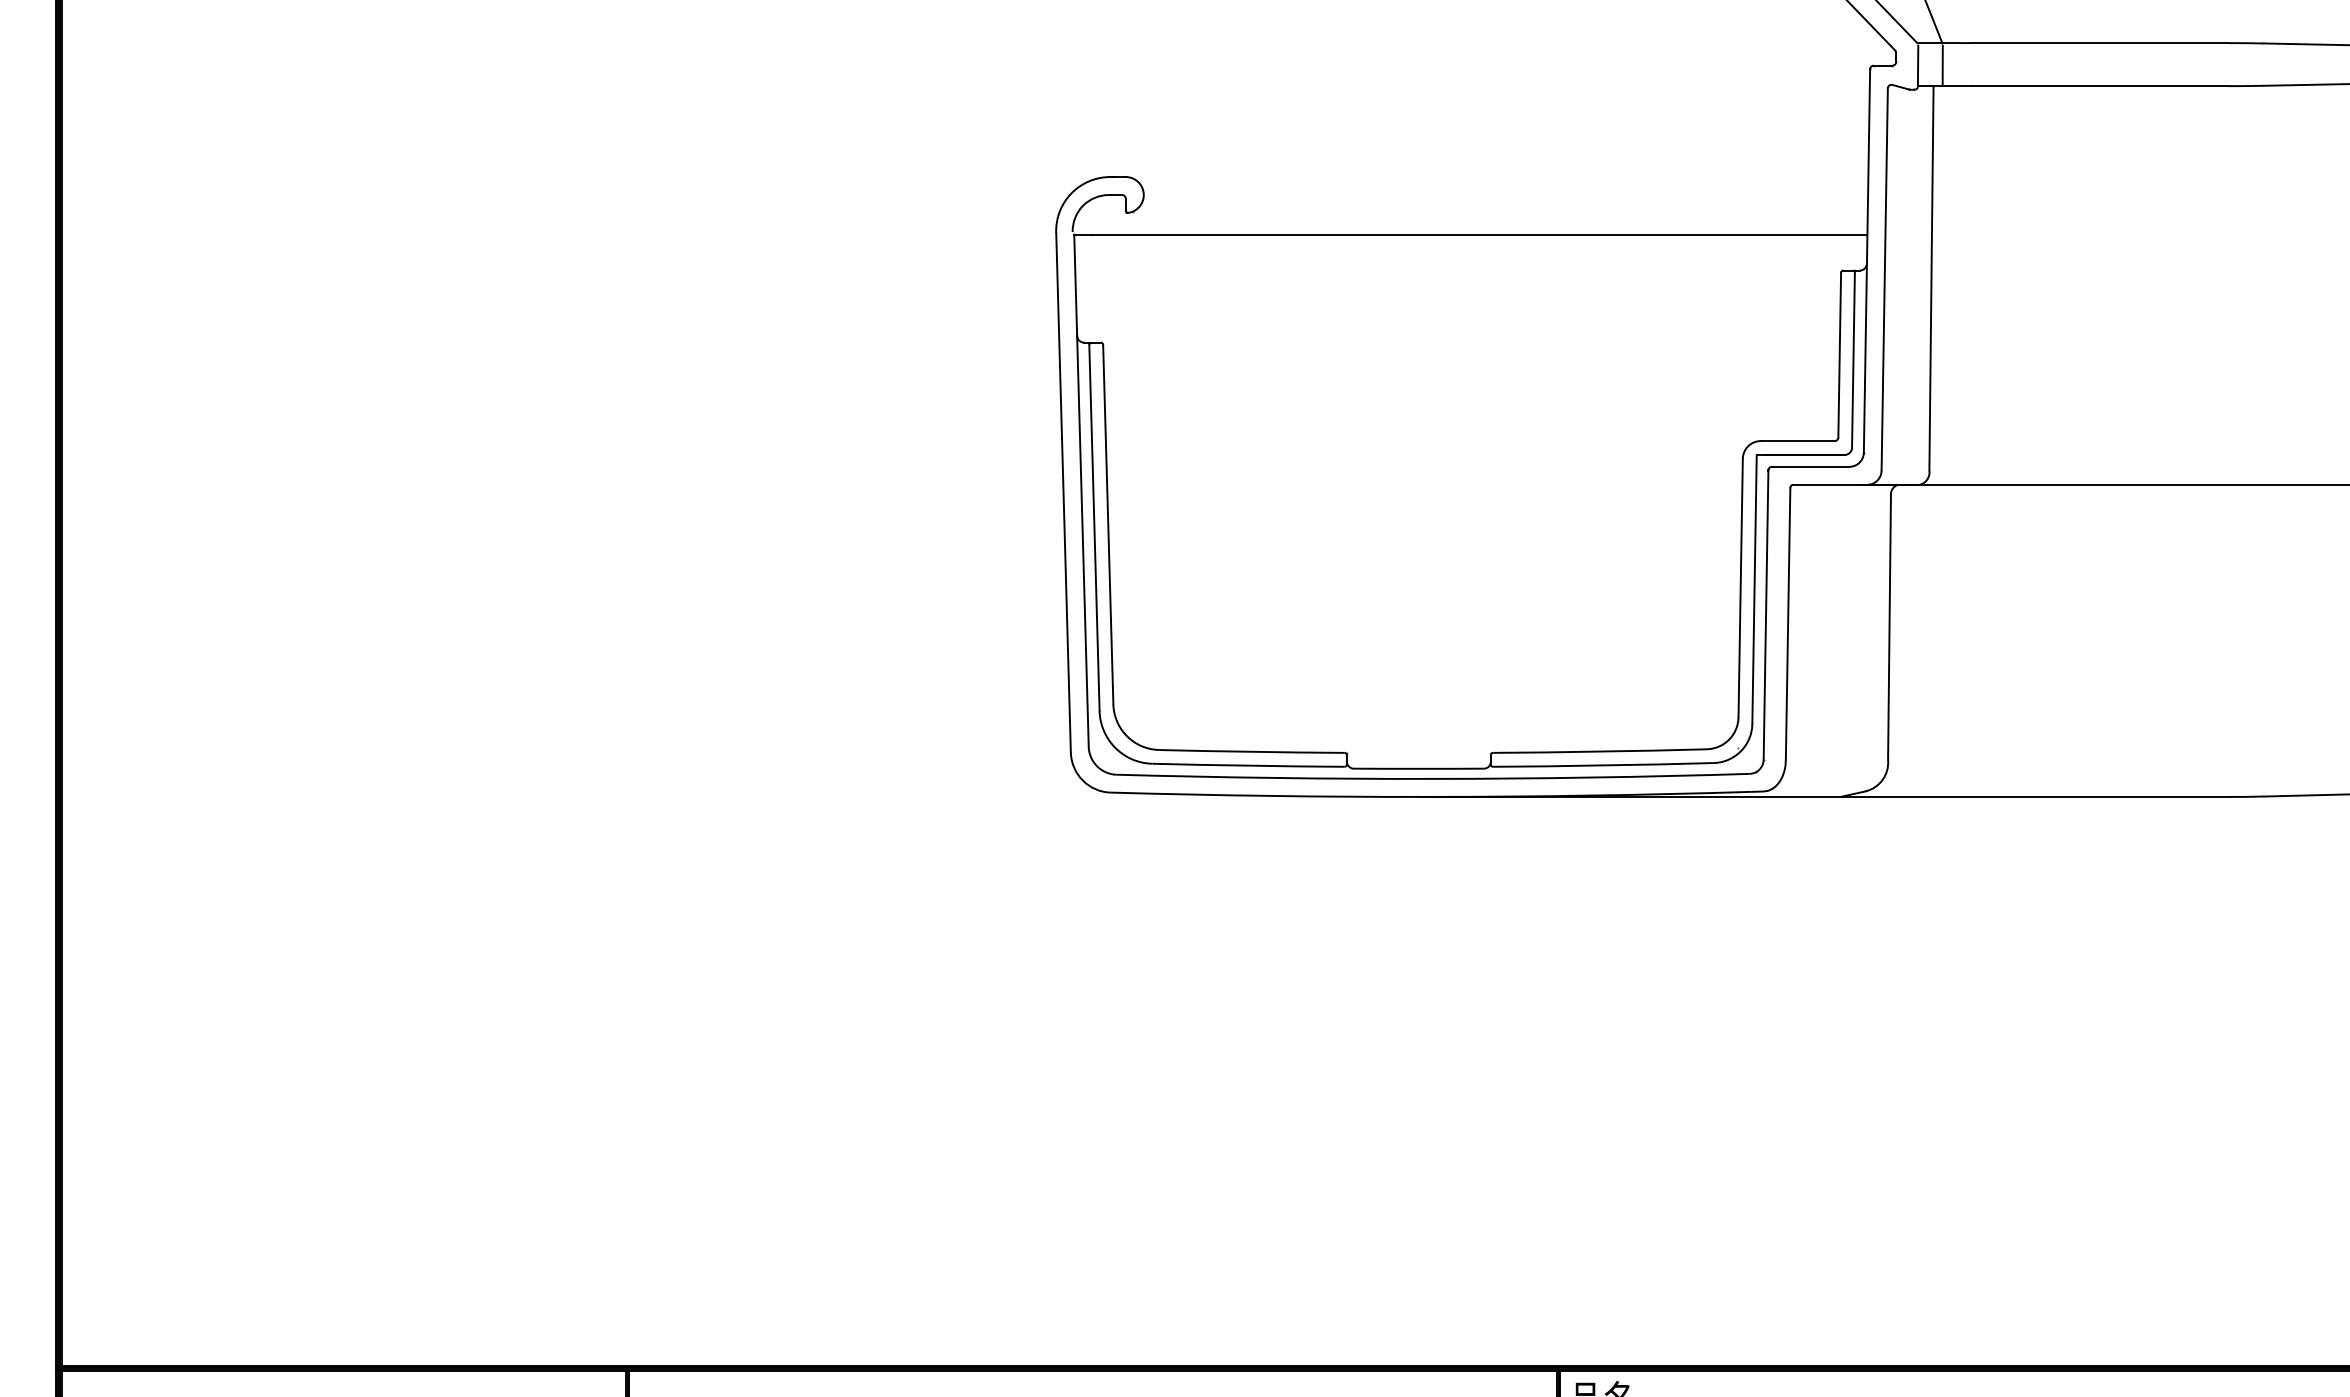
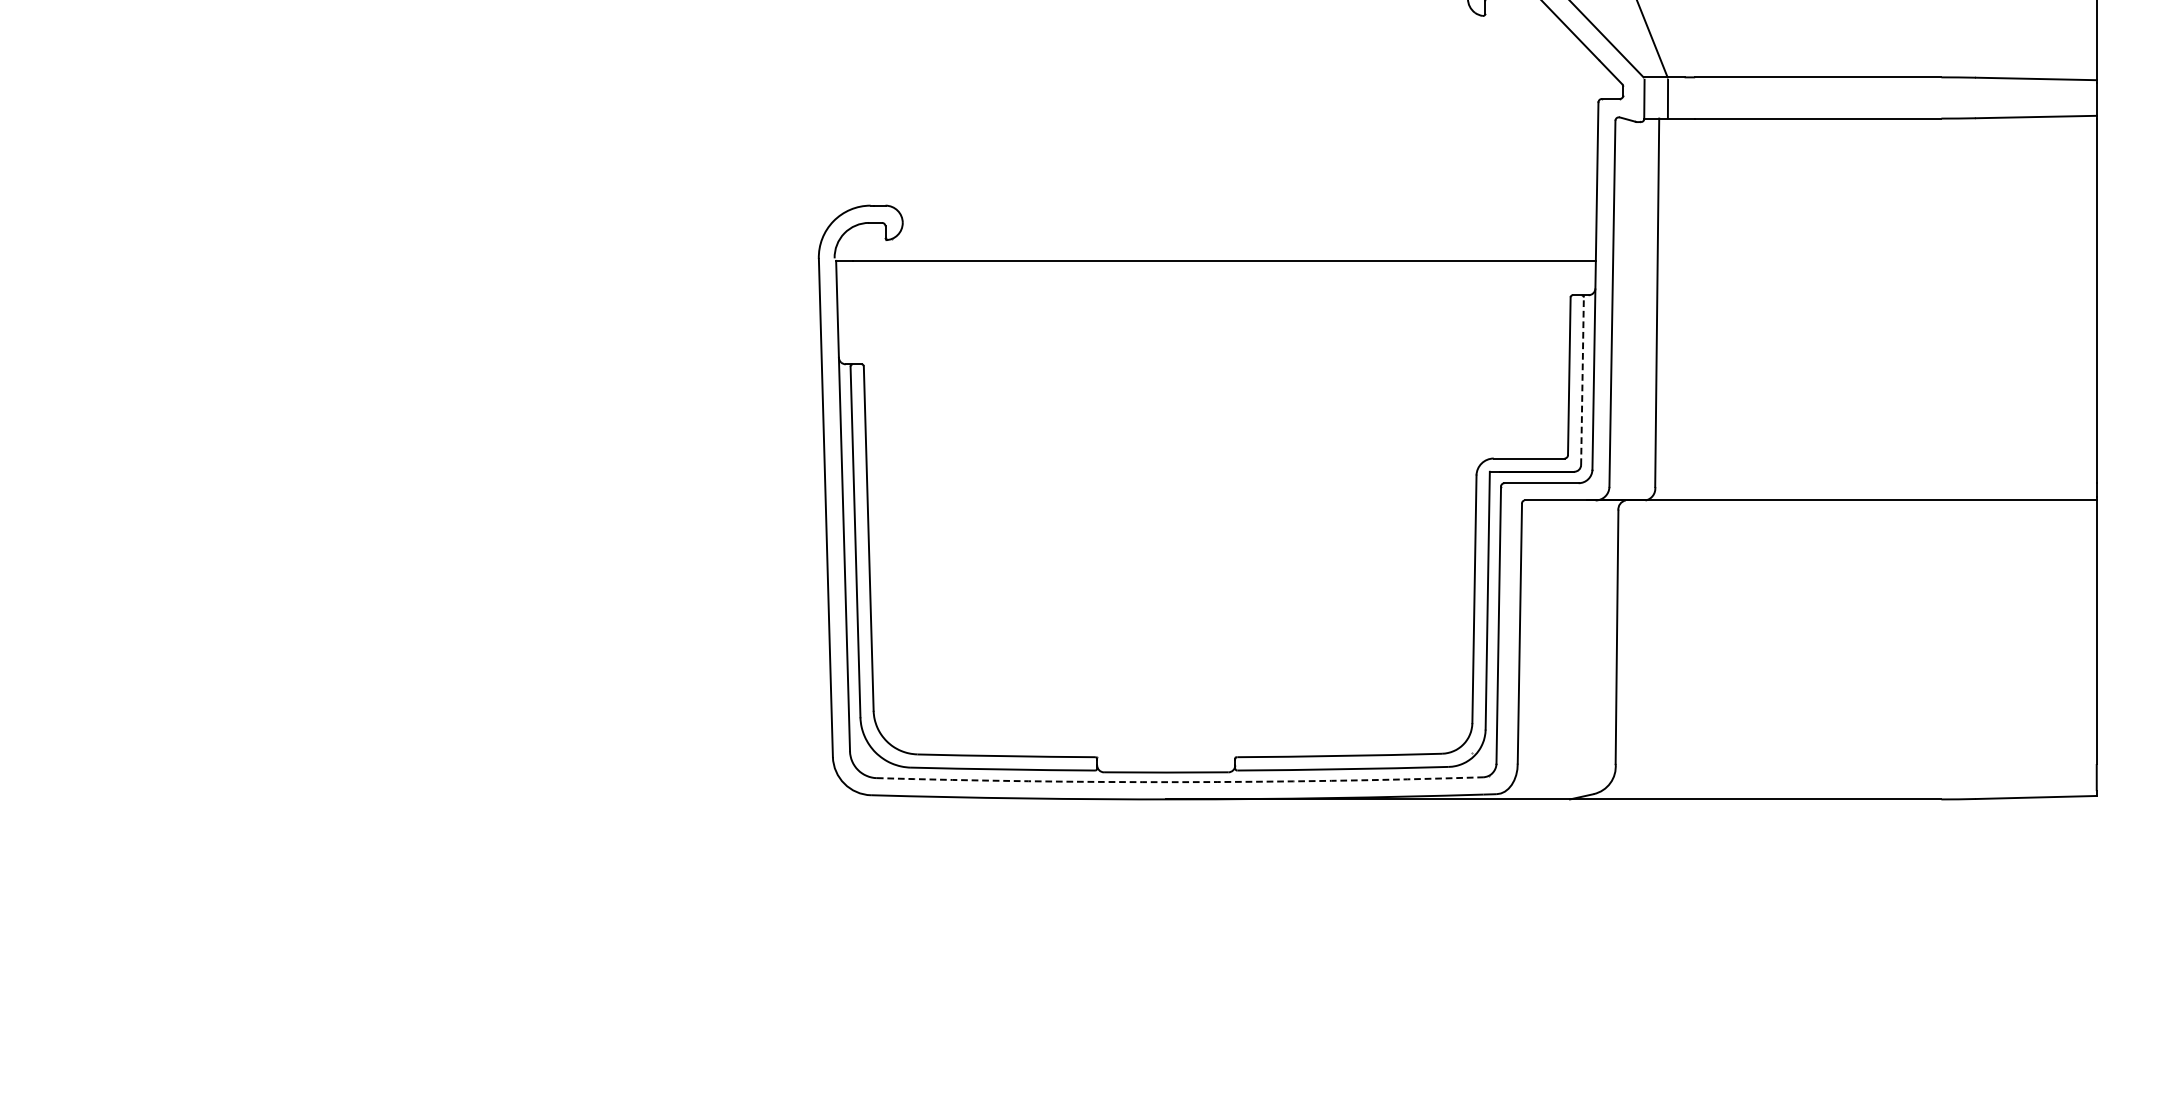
line: (1853, 359) -> (1582, 380), solid -> dashed
arc: (1433, 778) -> (1180, 781), solid -> dashed

